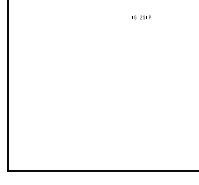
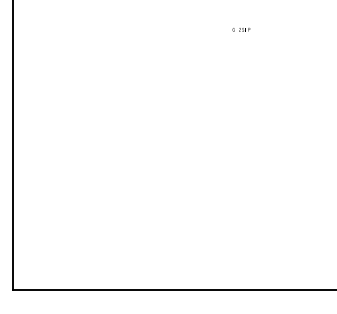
part: (142, 17) -> (241, 29), size x0.62

